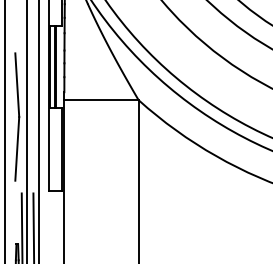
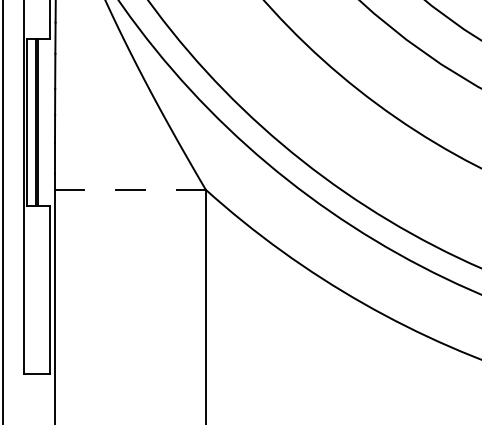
line: (102, 100) -> (132, 190), solid -> dashed

